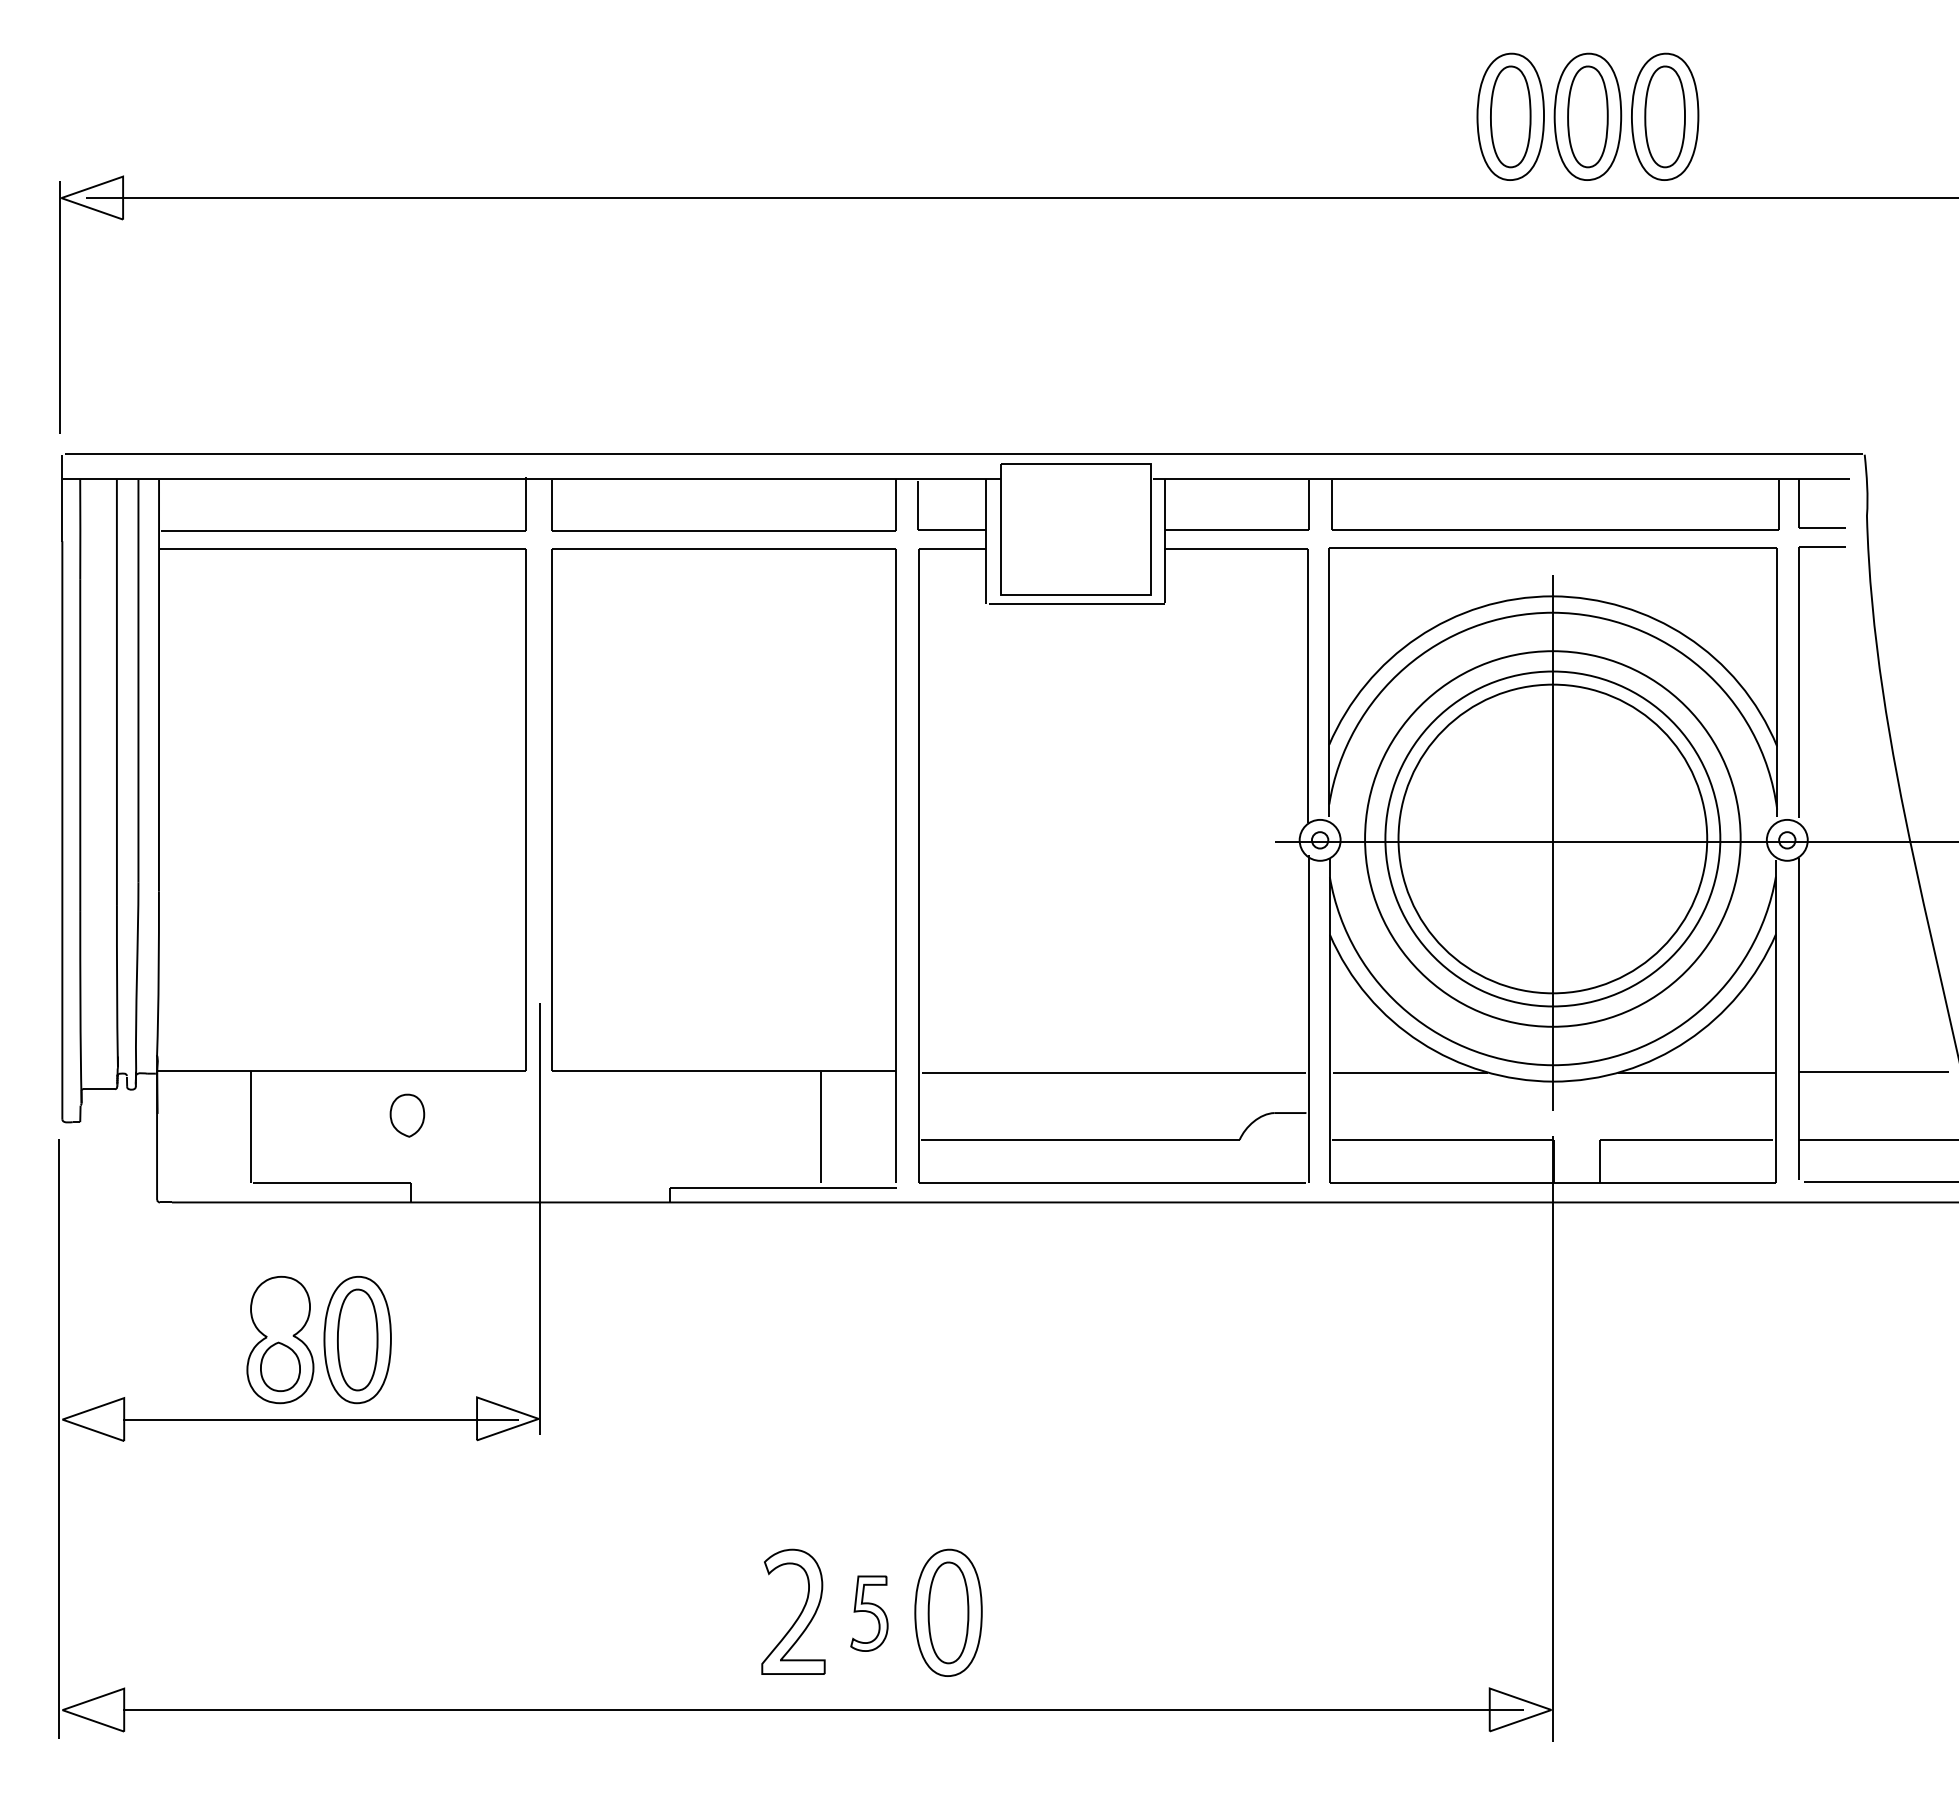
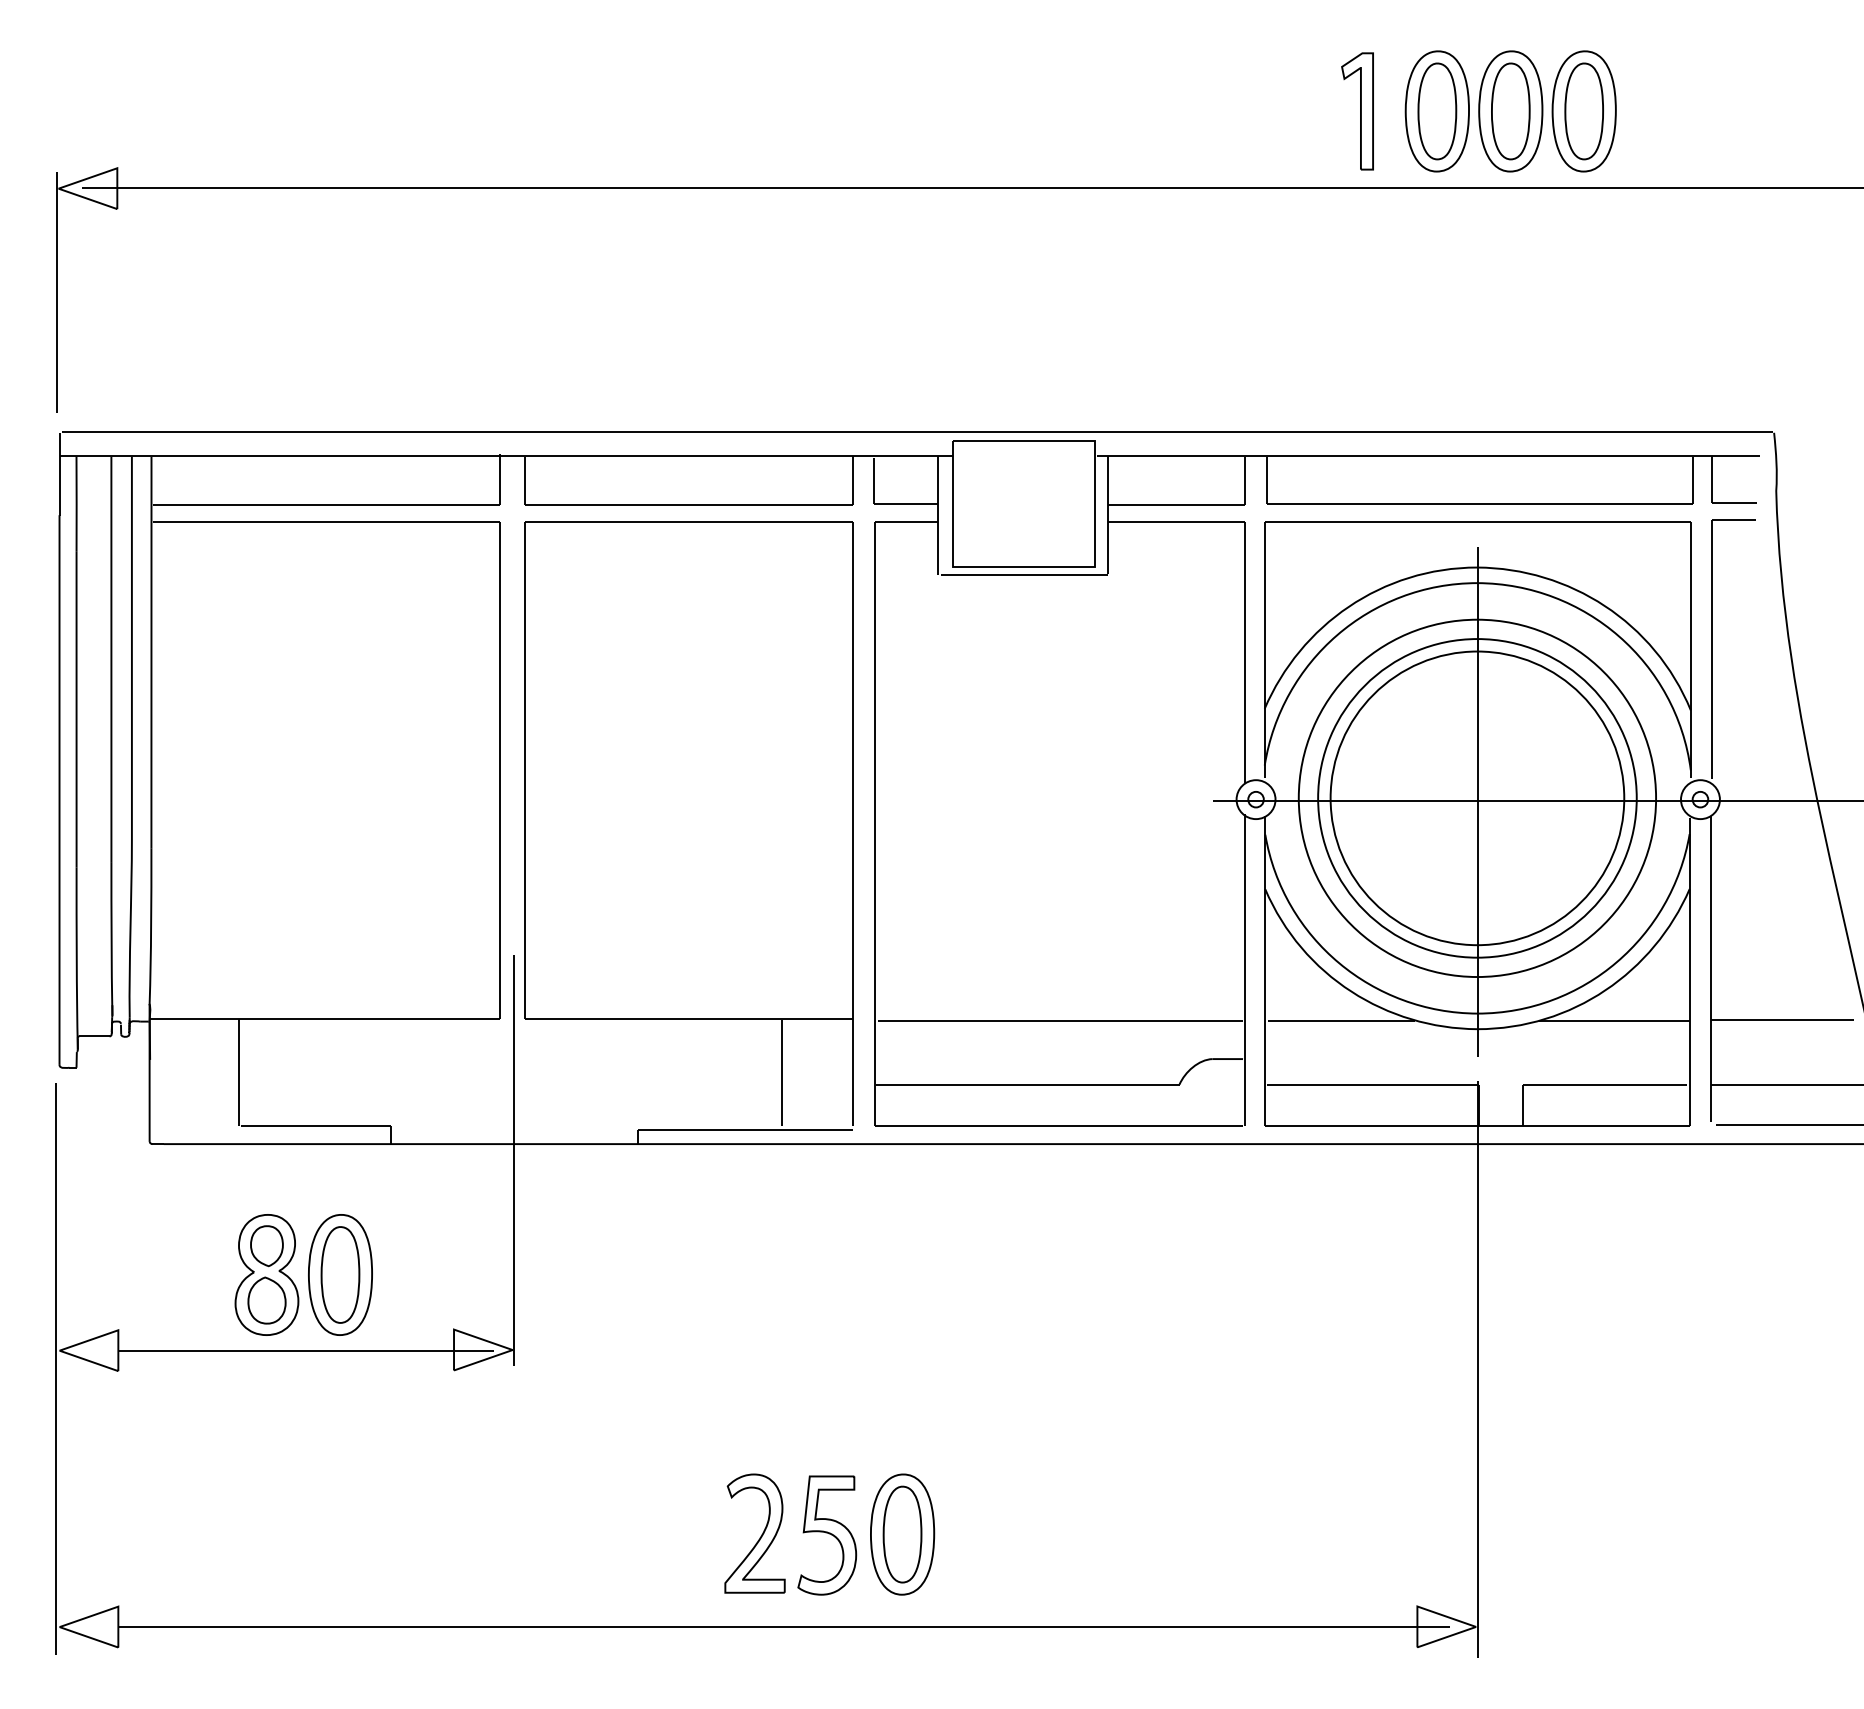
part: (1426, 116) -> (1357, 111), added
part: (407, 1115) -> (267, 1245), moved
part: (869, 1613) -> (827, 1535), size x1.67

